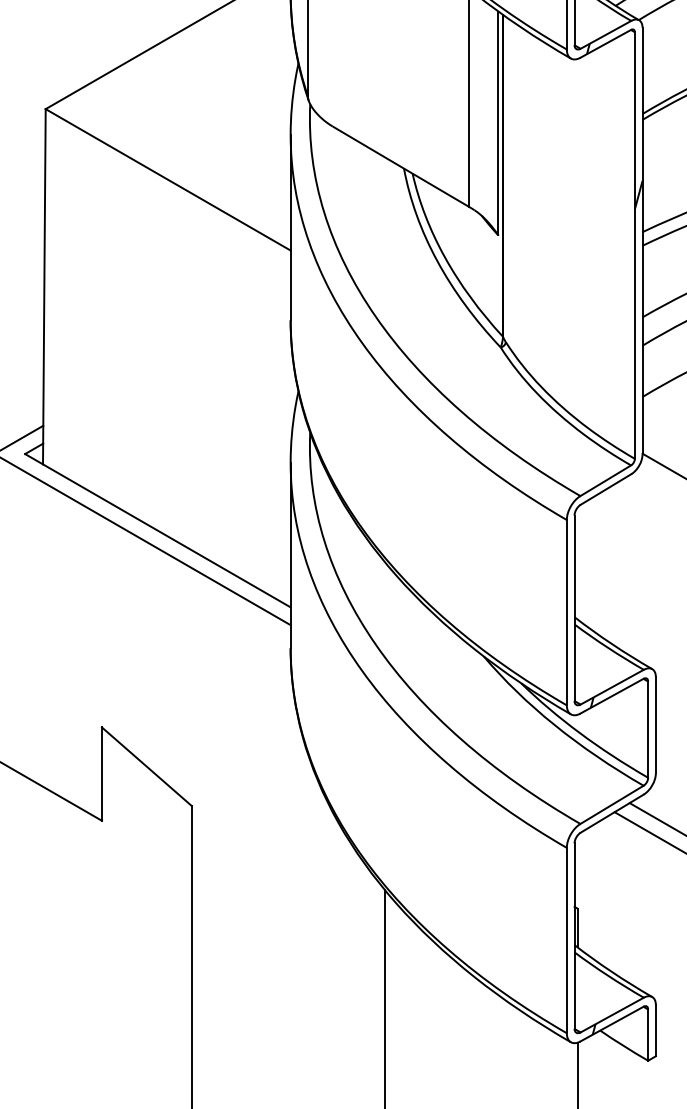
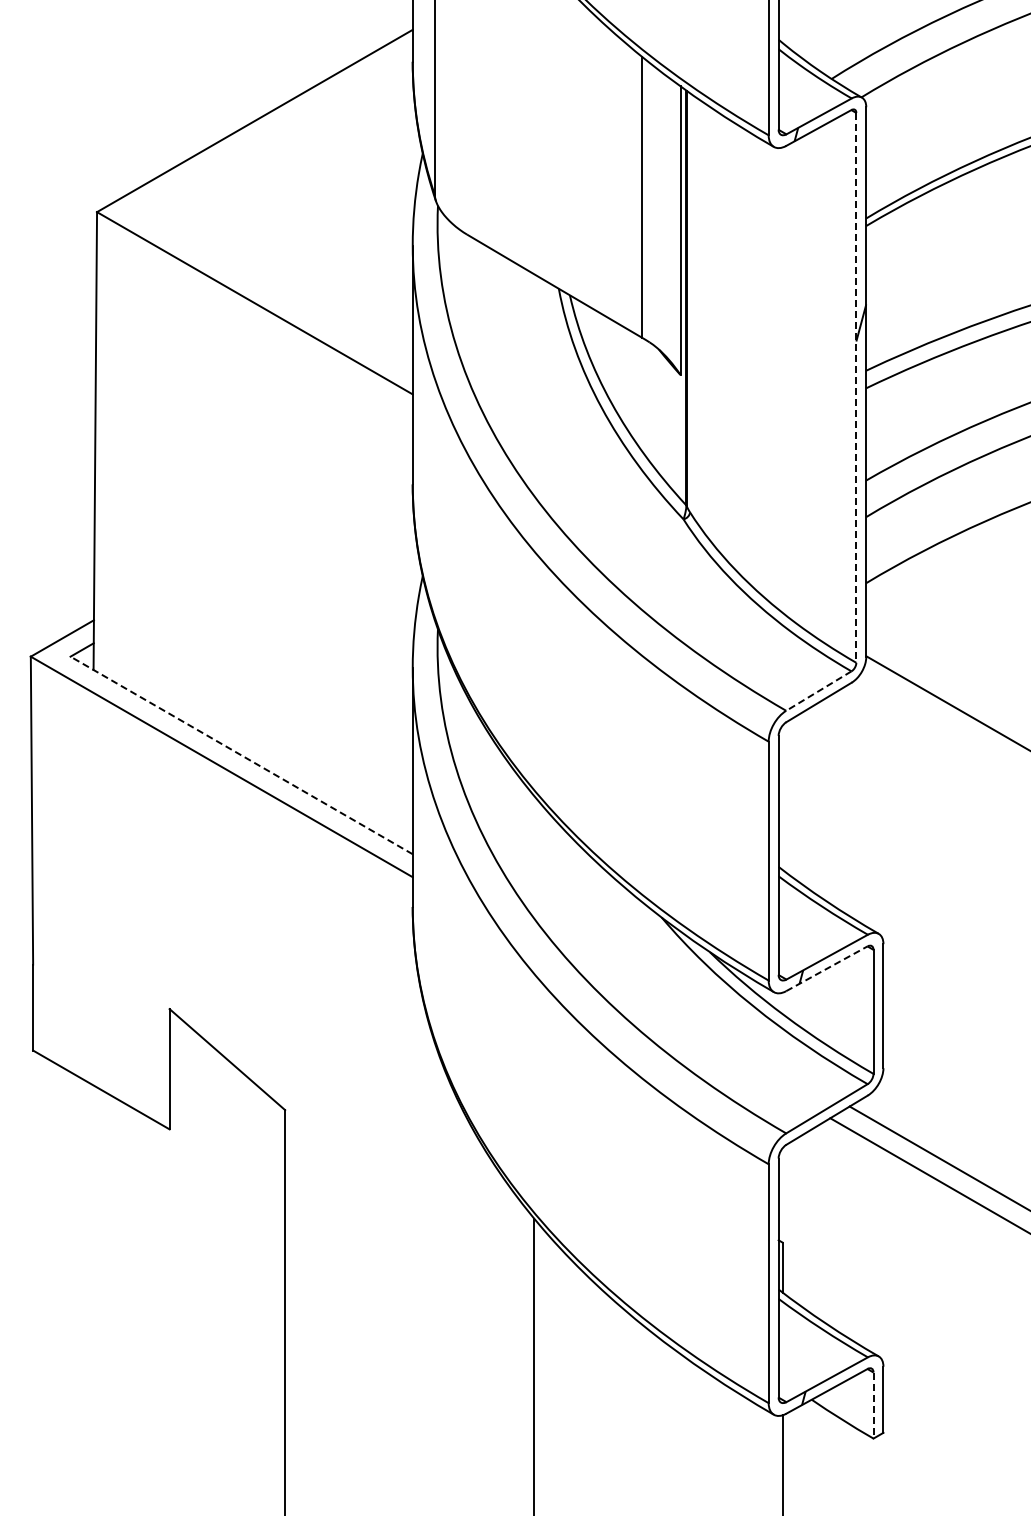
line: (634, 245) -> (856, 387), solid -> dashed
line: (605, 481) -> (818, 691), solid -> dashed
line: (157, 530) -> (241, 755), solid -> dashed
line: (612, 696) -> (827, 968), solid -> dashed
line: (648, 1035) -> (873, 1406), solid -> dashed

